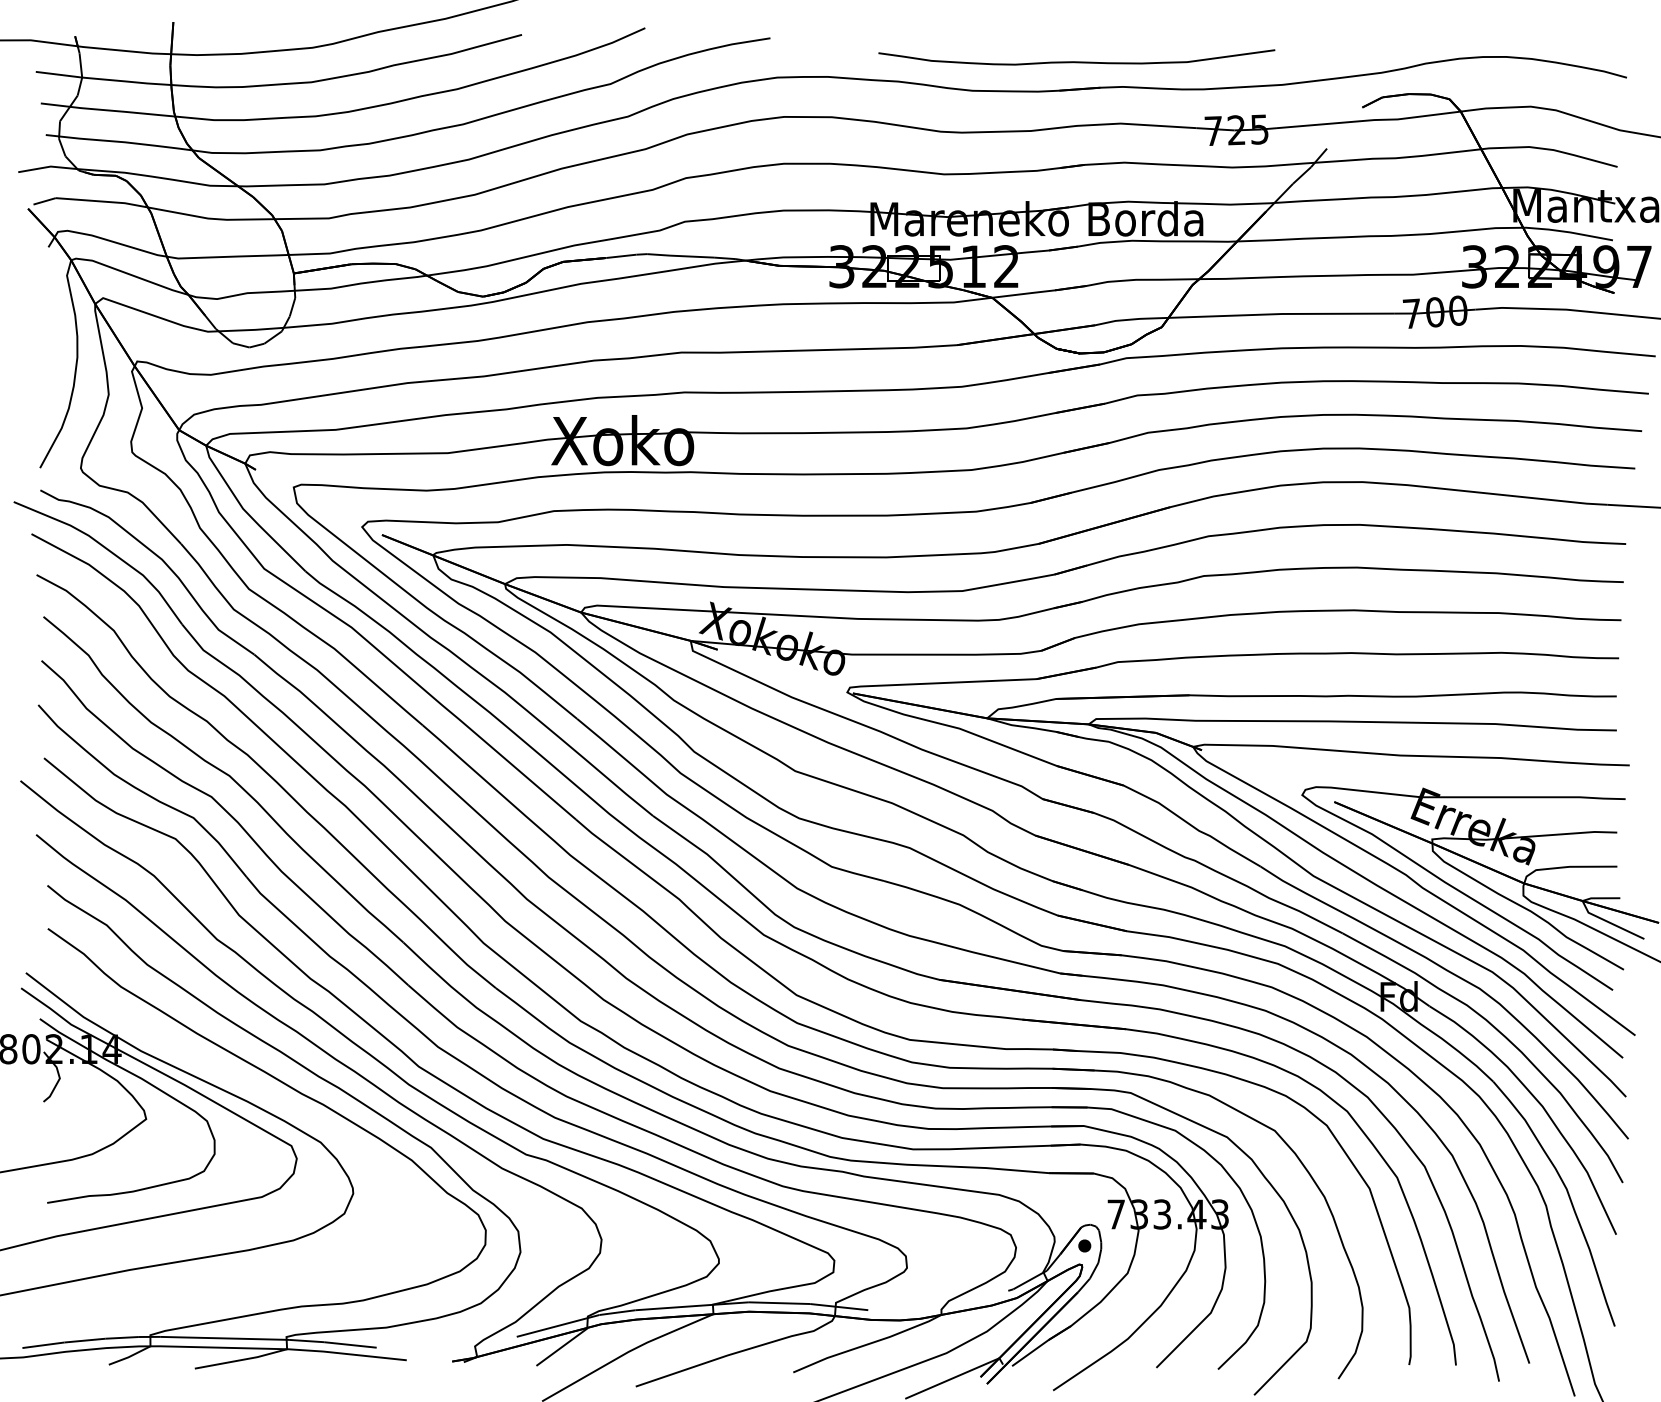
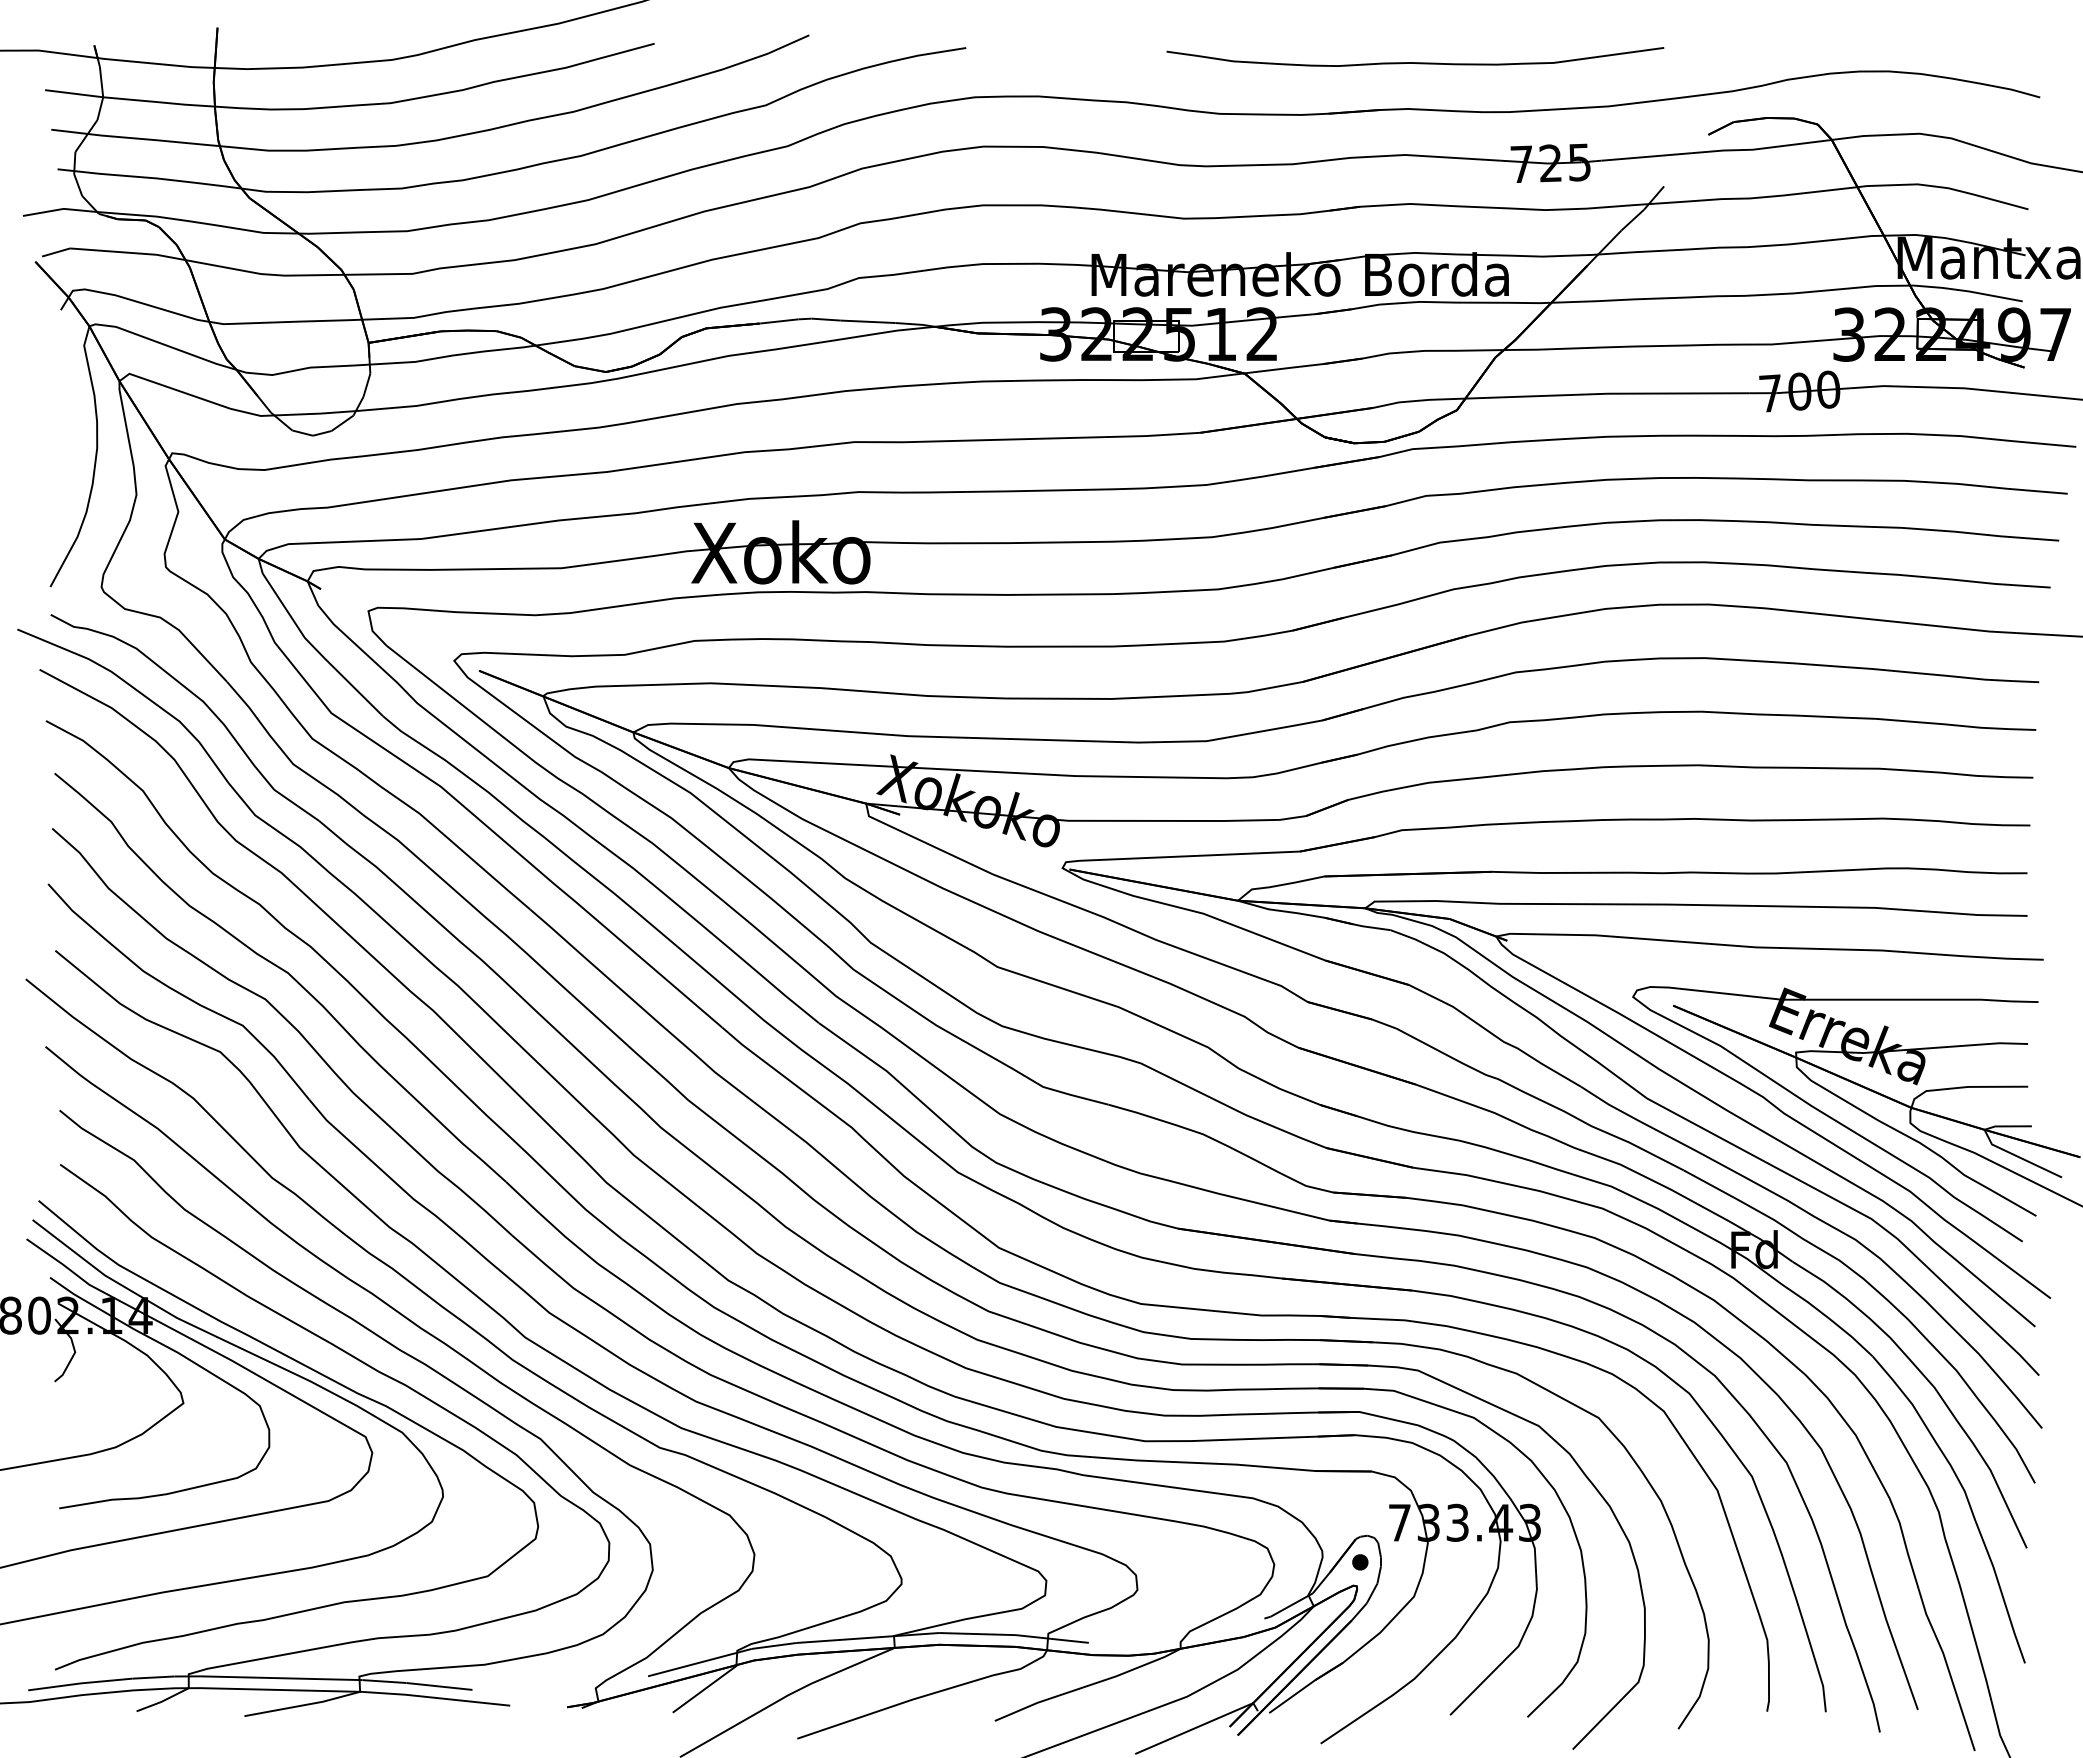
curve: (1076, 61) -> (1415, 62), moved
curve: (254, 1096) -> (319, 1374), added

